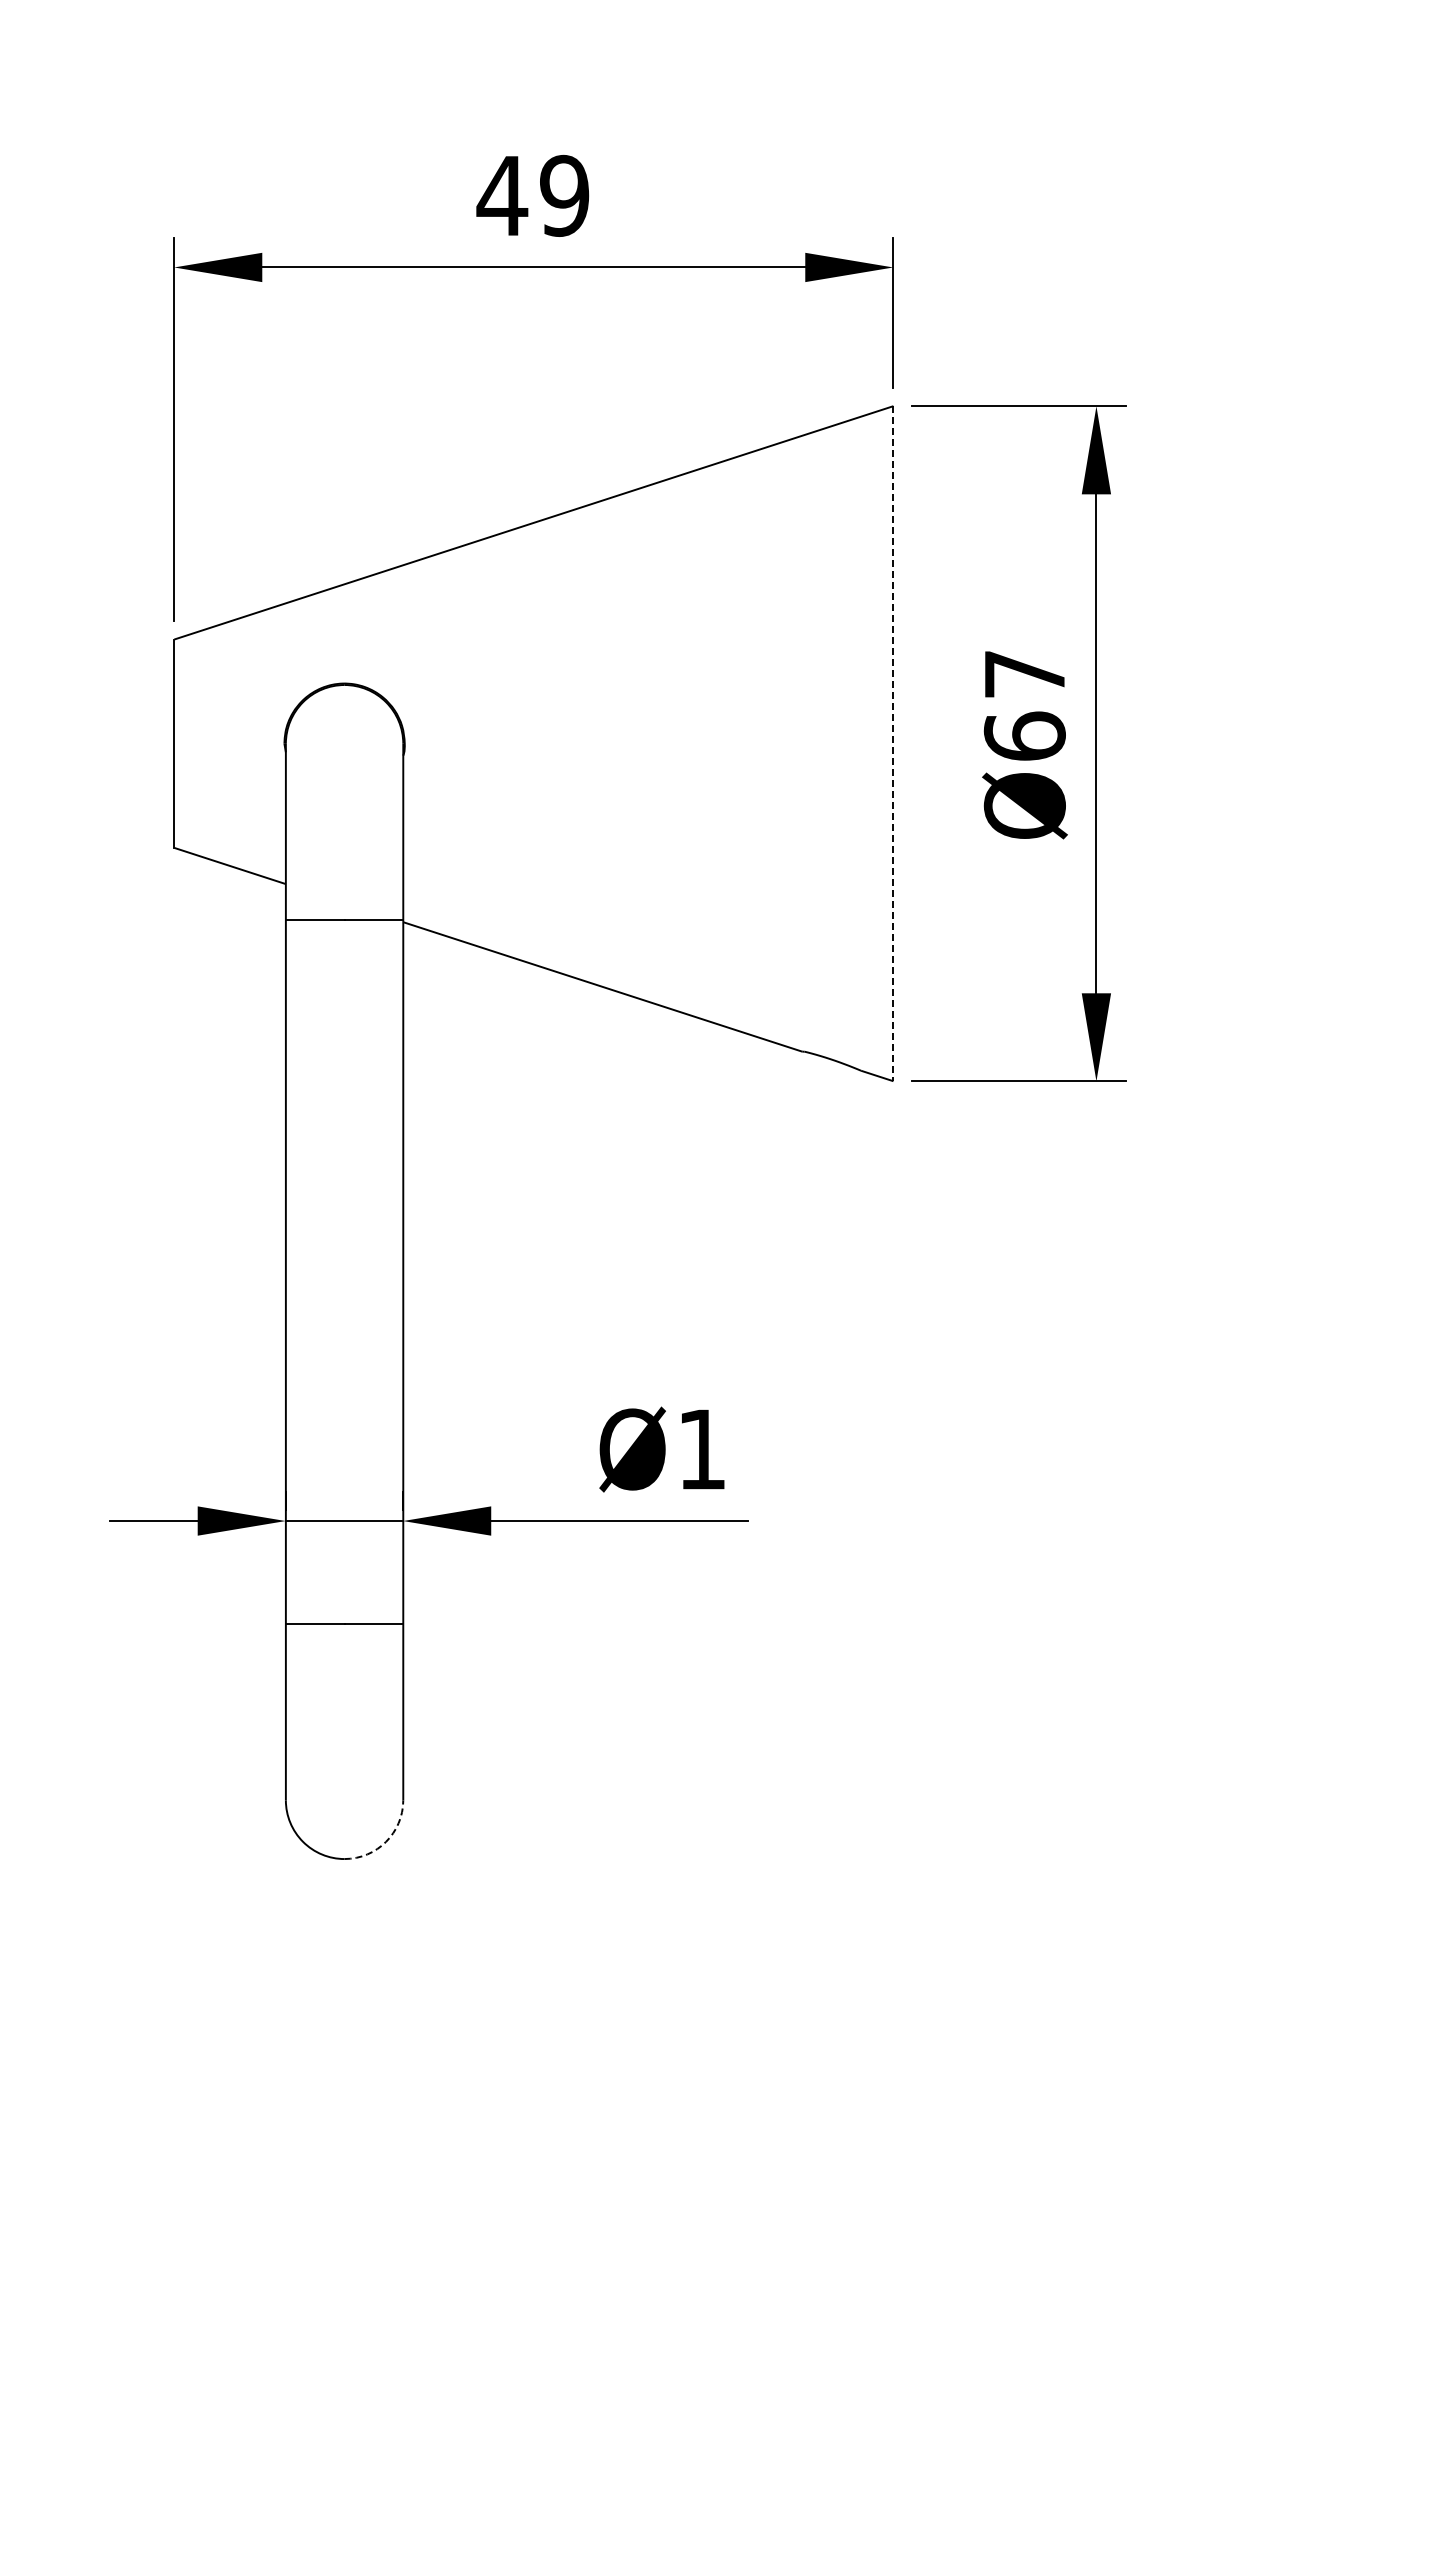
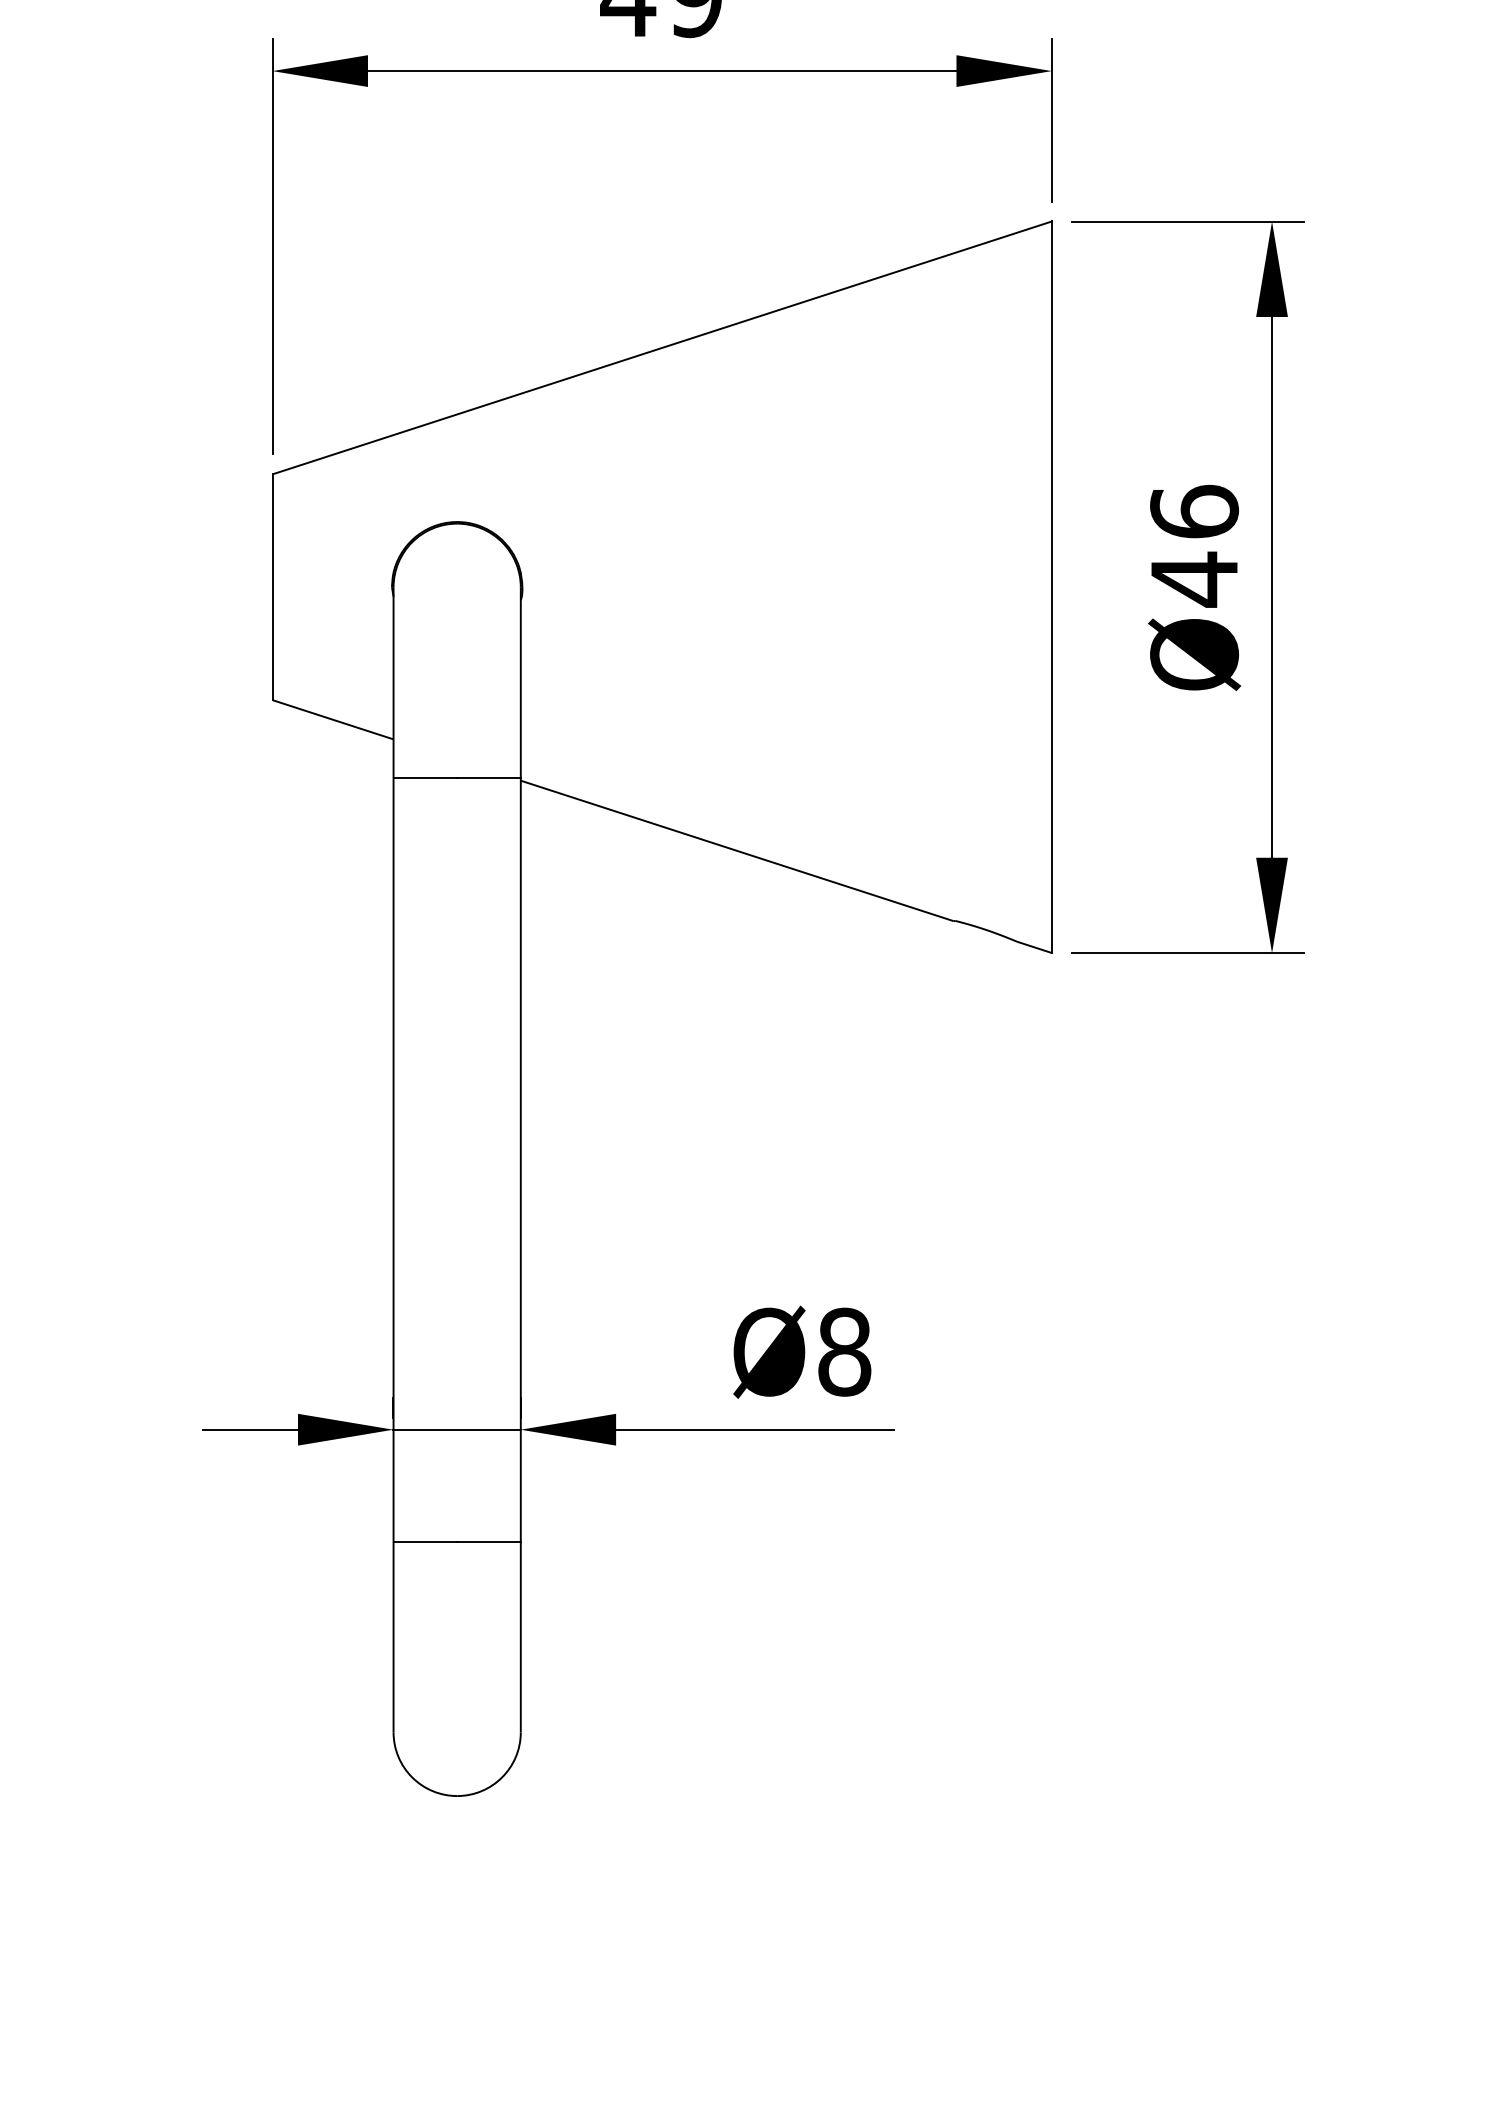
text: (1024, 705) -> (1194, 545), Ø67 -> Ø46
line: (893, 743) -> (1052, 587), dashed -> solid
text: (701, 1449) -> (844, 1352), Ø1 -> Ø8
arc: (386, 1841) -> (502, 1777), dashed -> solid

